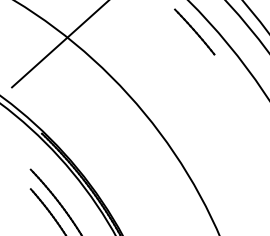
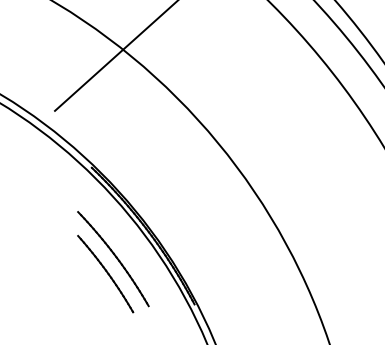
line: (194, 31) -> (279, 42), removed

